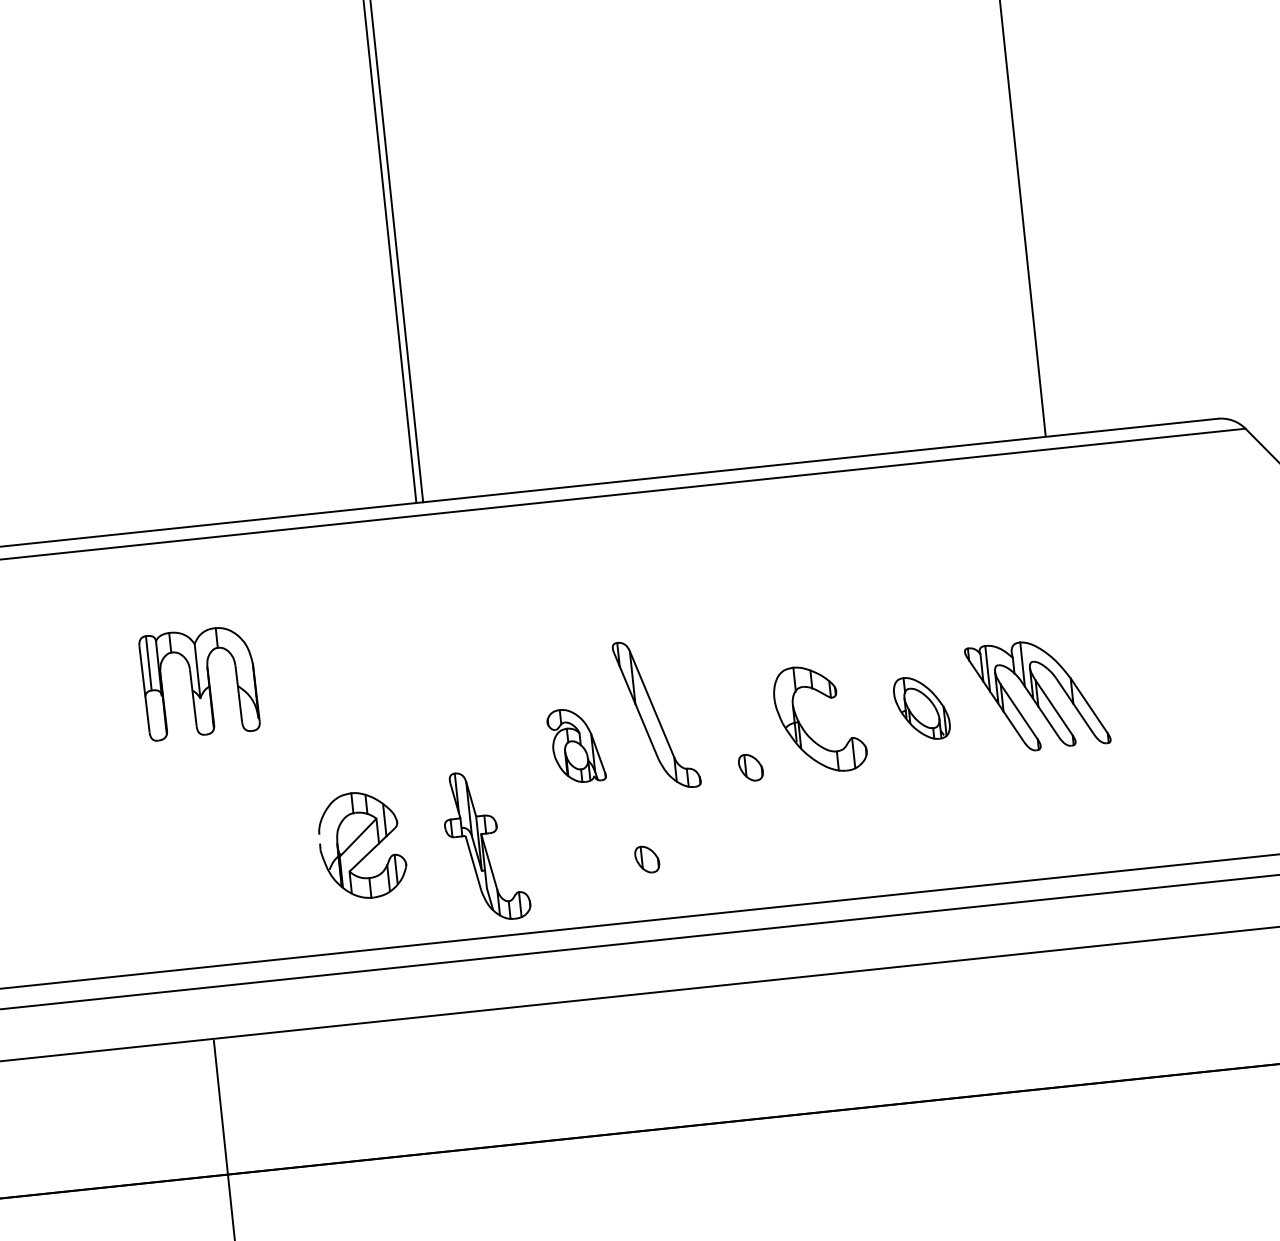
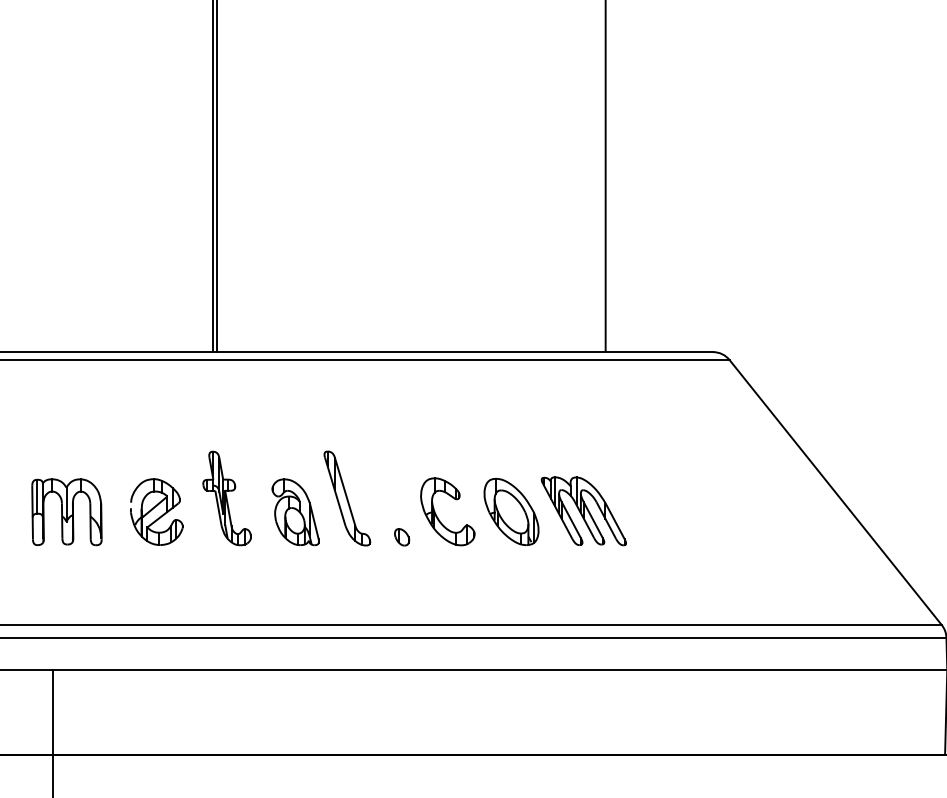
part: (198, 683) -> (66, 512), moved
part: (921, 707) -> (511, 511), size x1.67
part: (576, 745) -> (295, 512), size x1.43
part: (361, 844) -> (156, 511), moved
part: (484, 846) -> (226, 498), moved
part: (647, 859) -> (332, 587), removed

